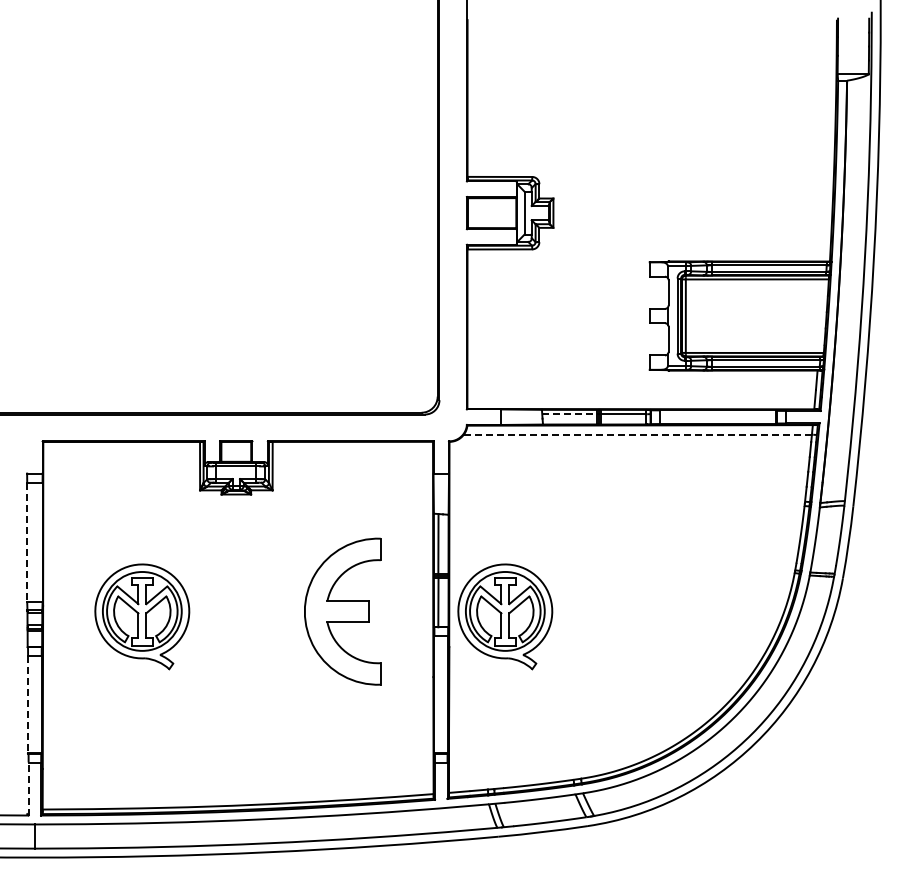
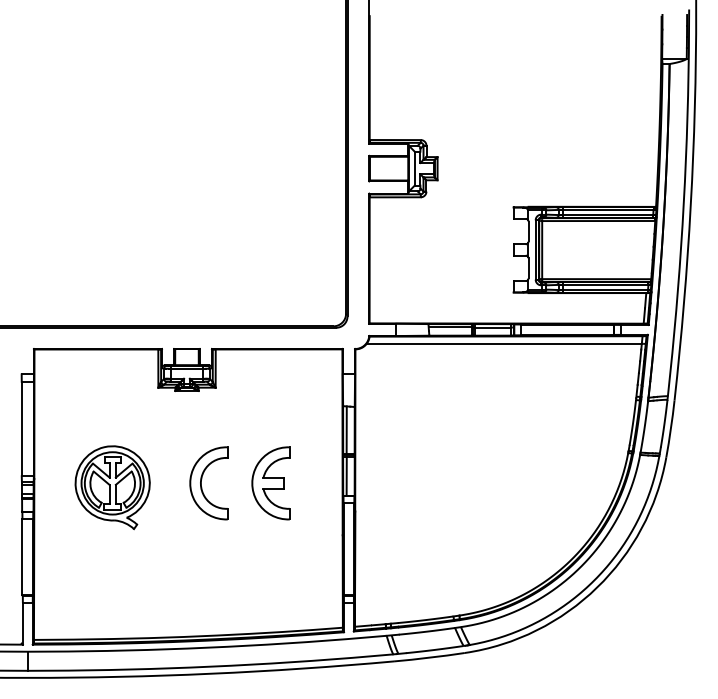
line: (570, 414) -> (451, 327), dashed -> solid
line: (638, 434) -> (504, 343), dashed -> solid
line: (27, 542) -> (21, 428), dashed -> solid
part: (255, 607) -> (202, 480), added
part: (342, 610) -> (270, 482), size x0.62
part: (505, 616) -> (399, 487), removed
line: (28, 704) -> (22, 556), dashed -> solid
line: (28, 788) -> (22, 623), dashed -> solid

